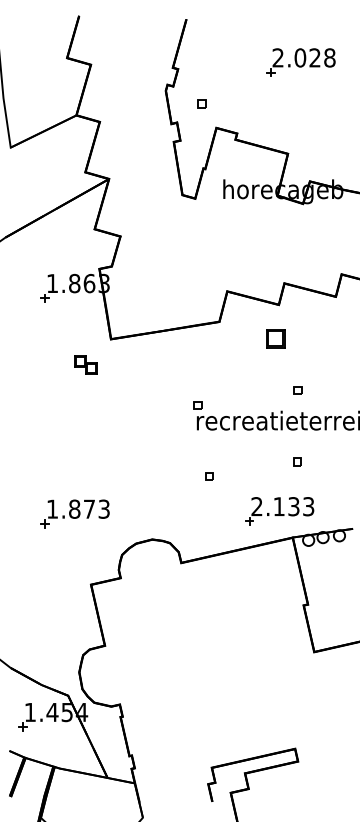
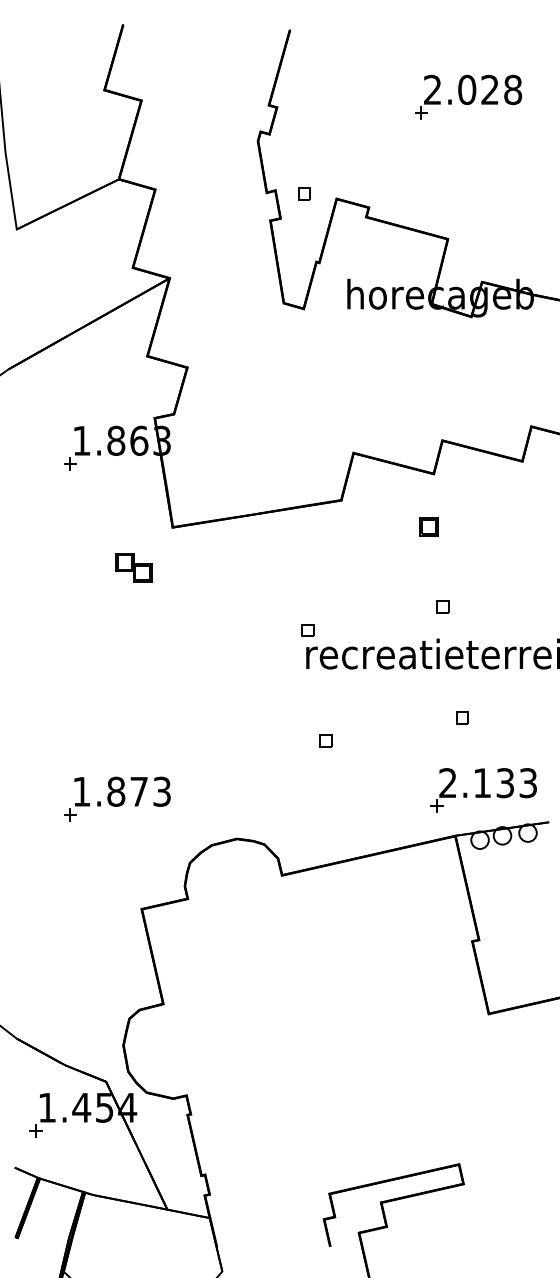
part: (201, 103) -> (304, 193), moved
part: (275, 338) -> (428, 526), size x0.62
part: (297, 390) -> (442, 607), moved
part: (279, 511) -> (482, 790), moved

